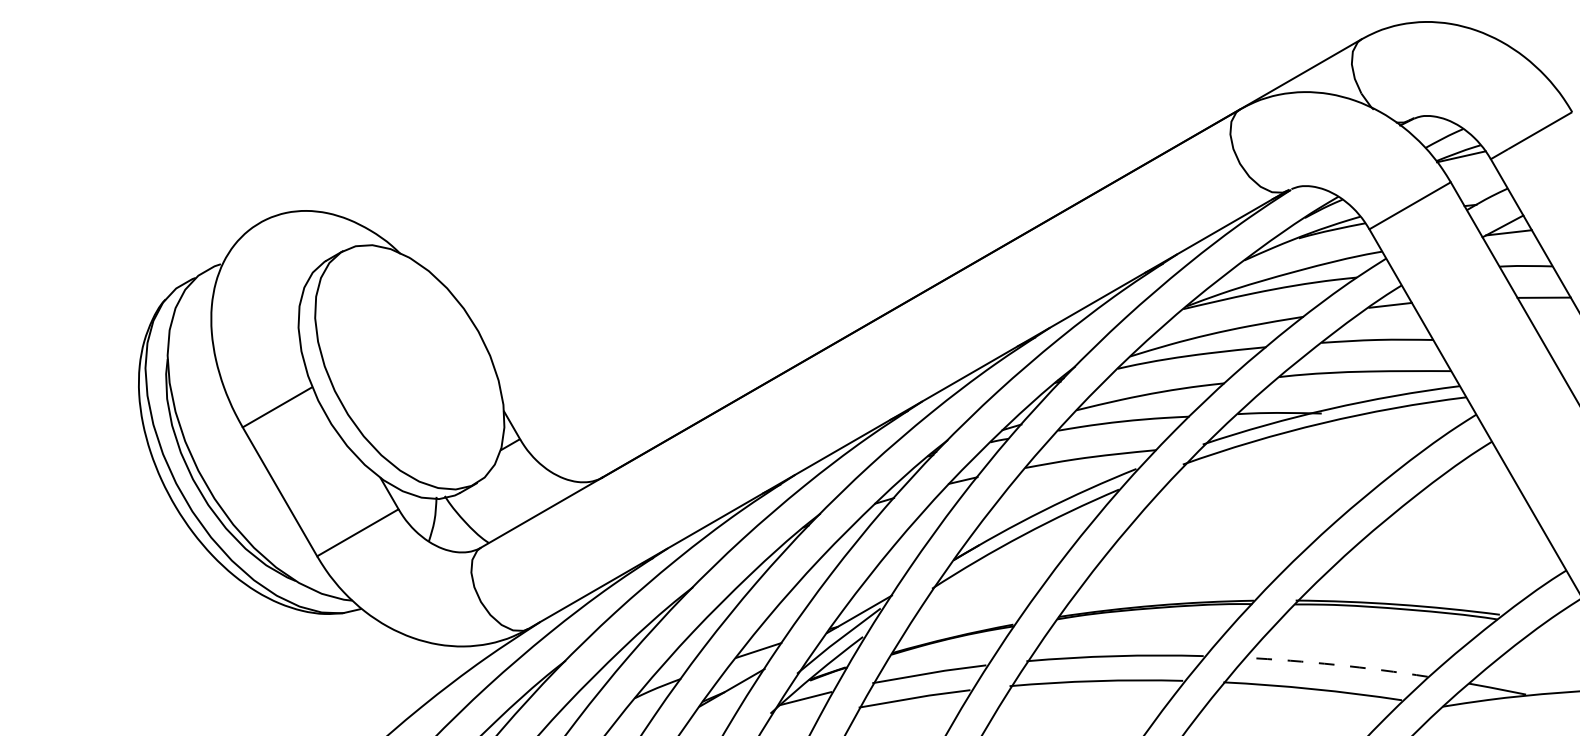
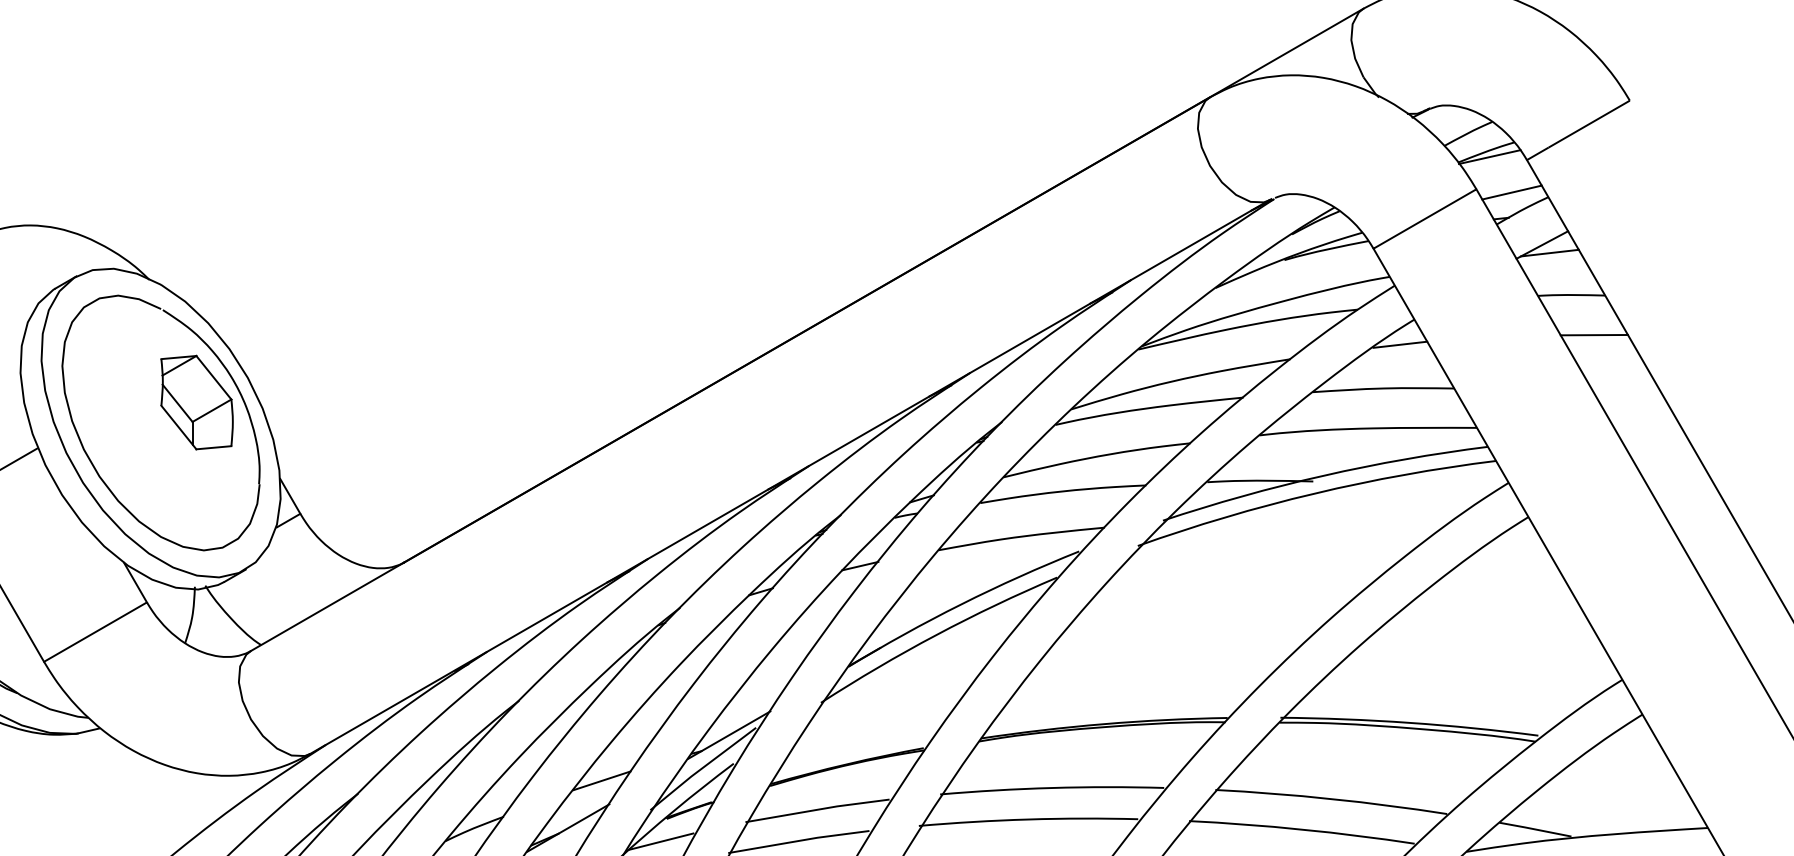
line: (1478, 184) -> (1511, 192), added
part: (415, 362) -> (168, 416), added
arc: (1336, 664) -> (1331, 798), dashed -> solid

